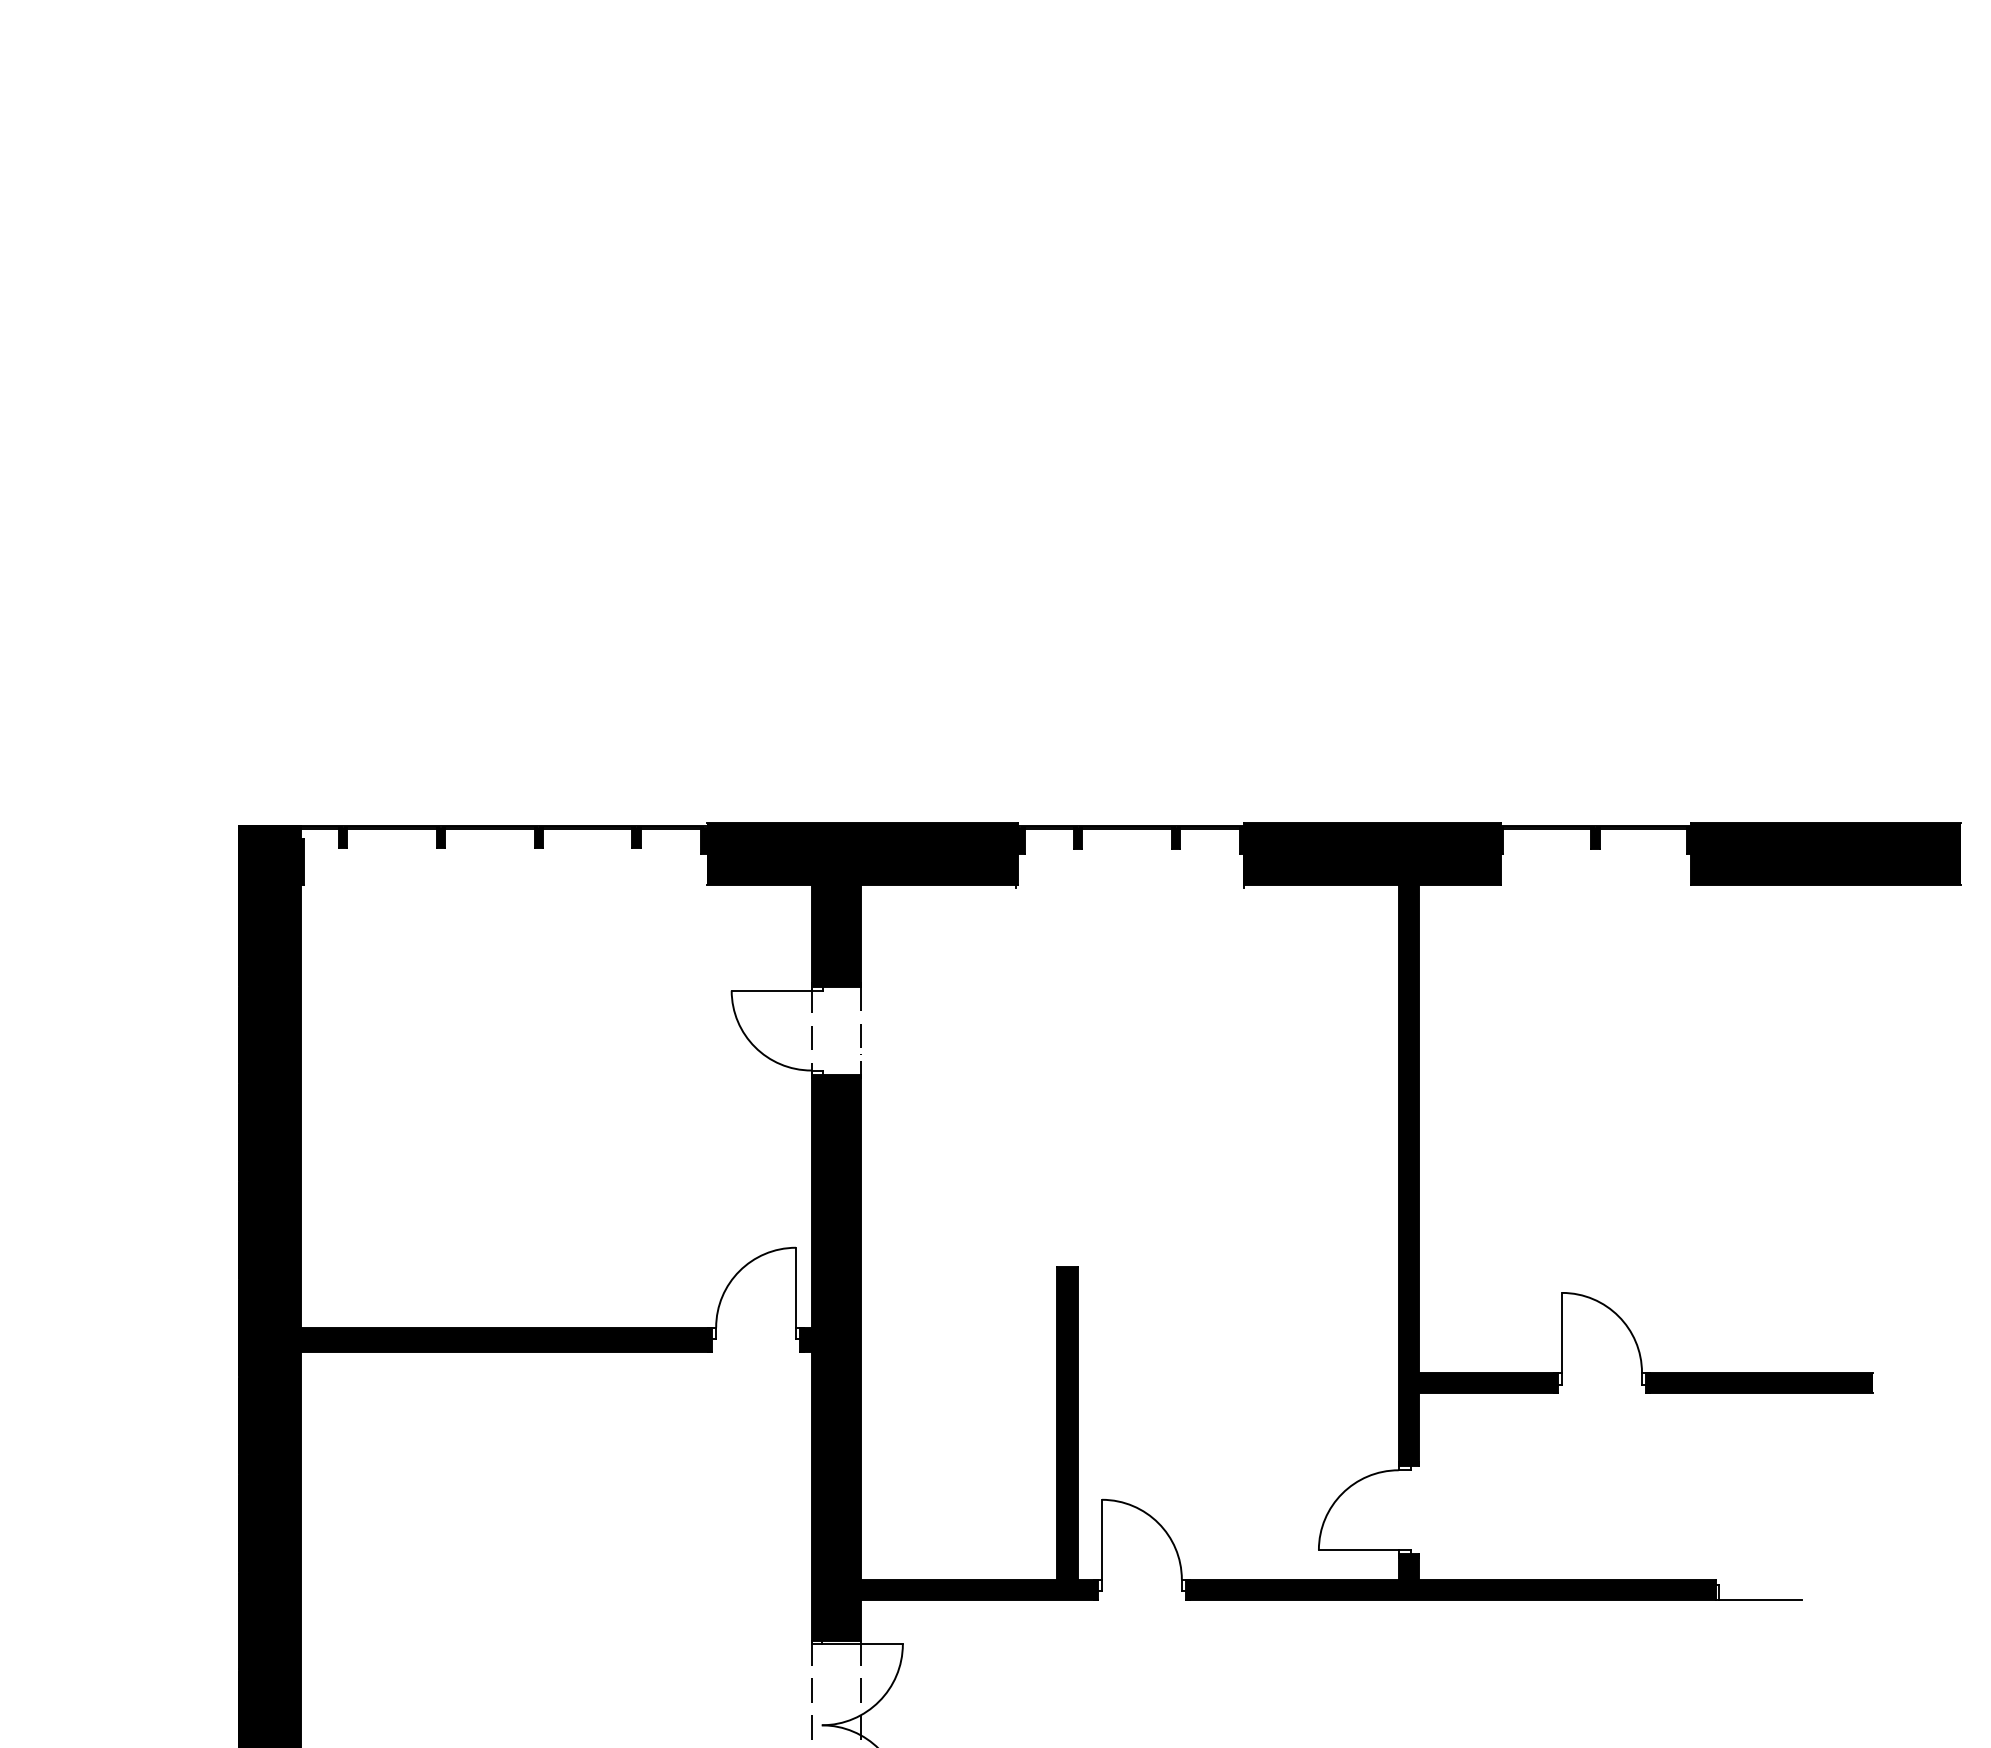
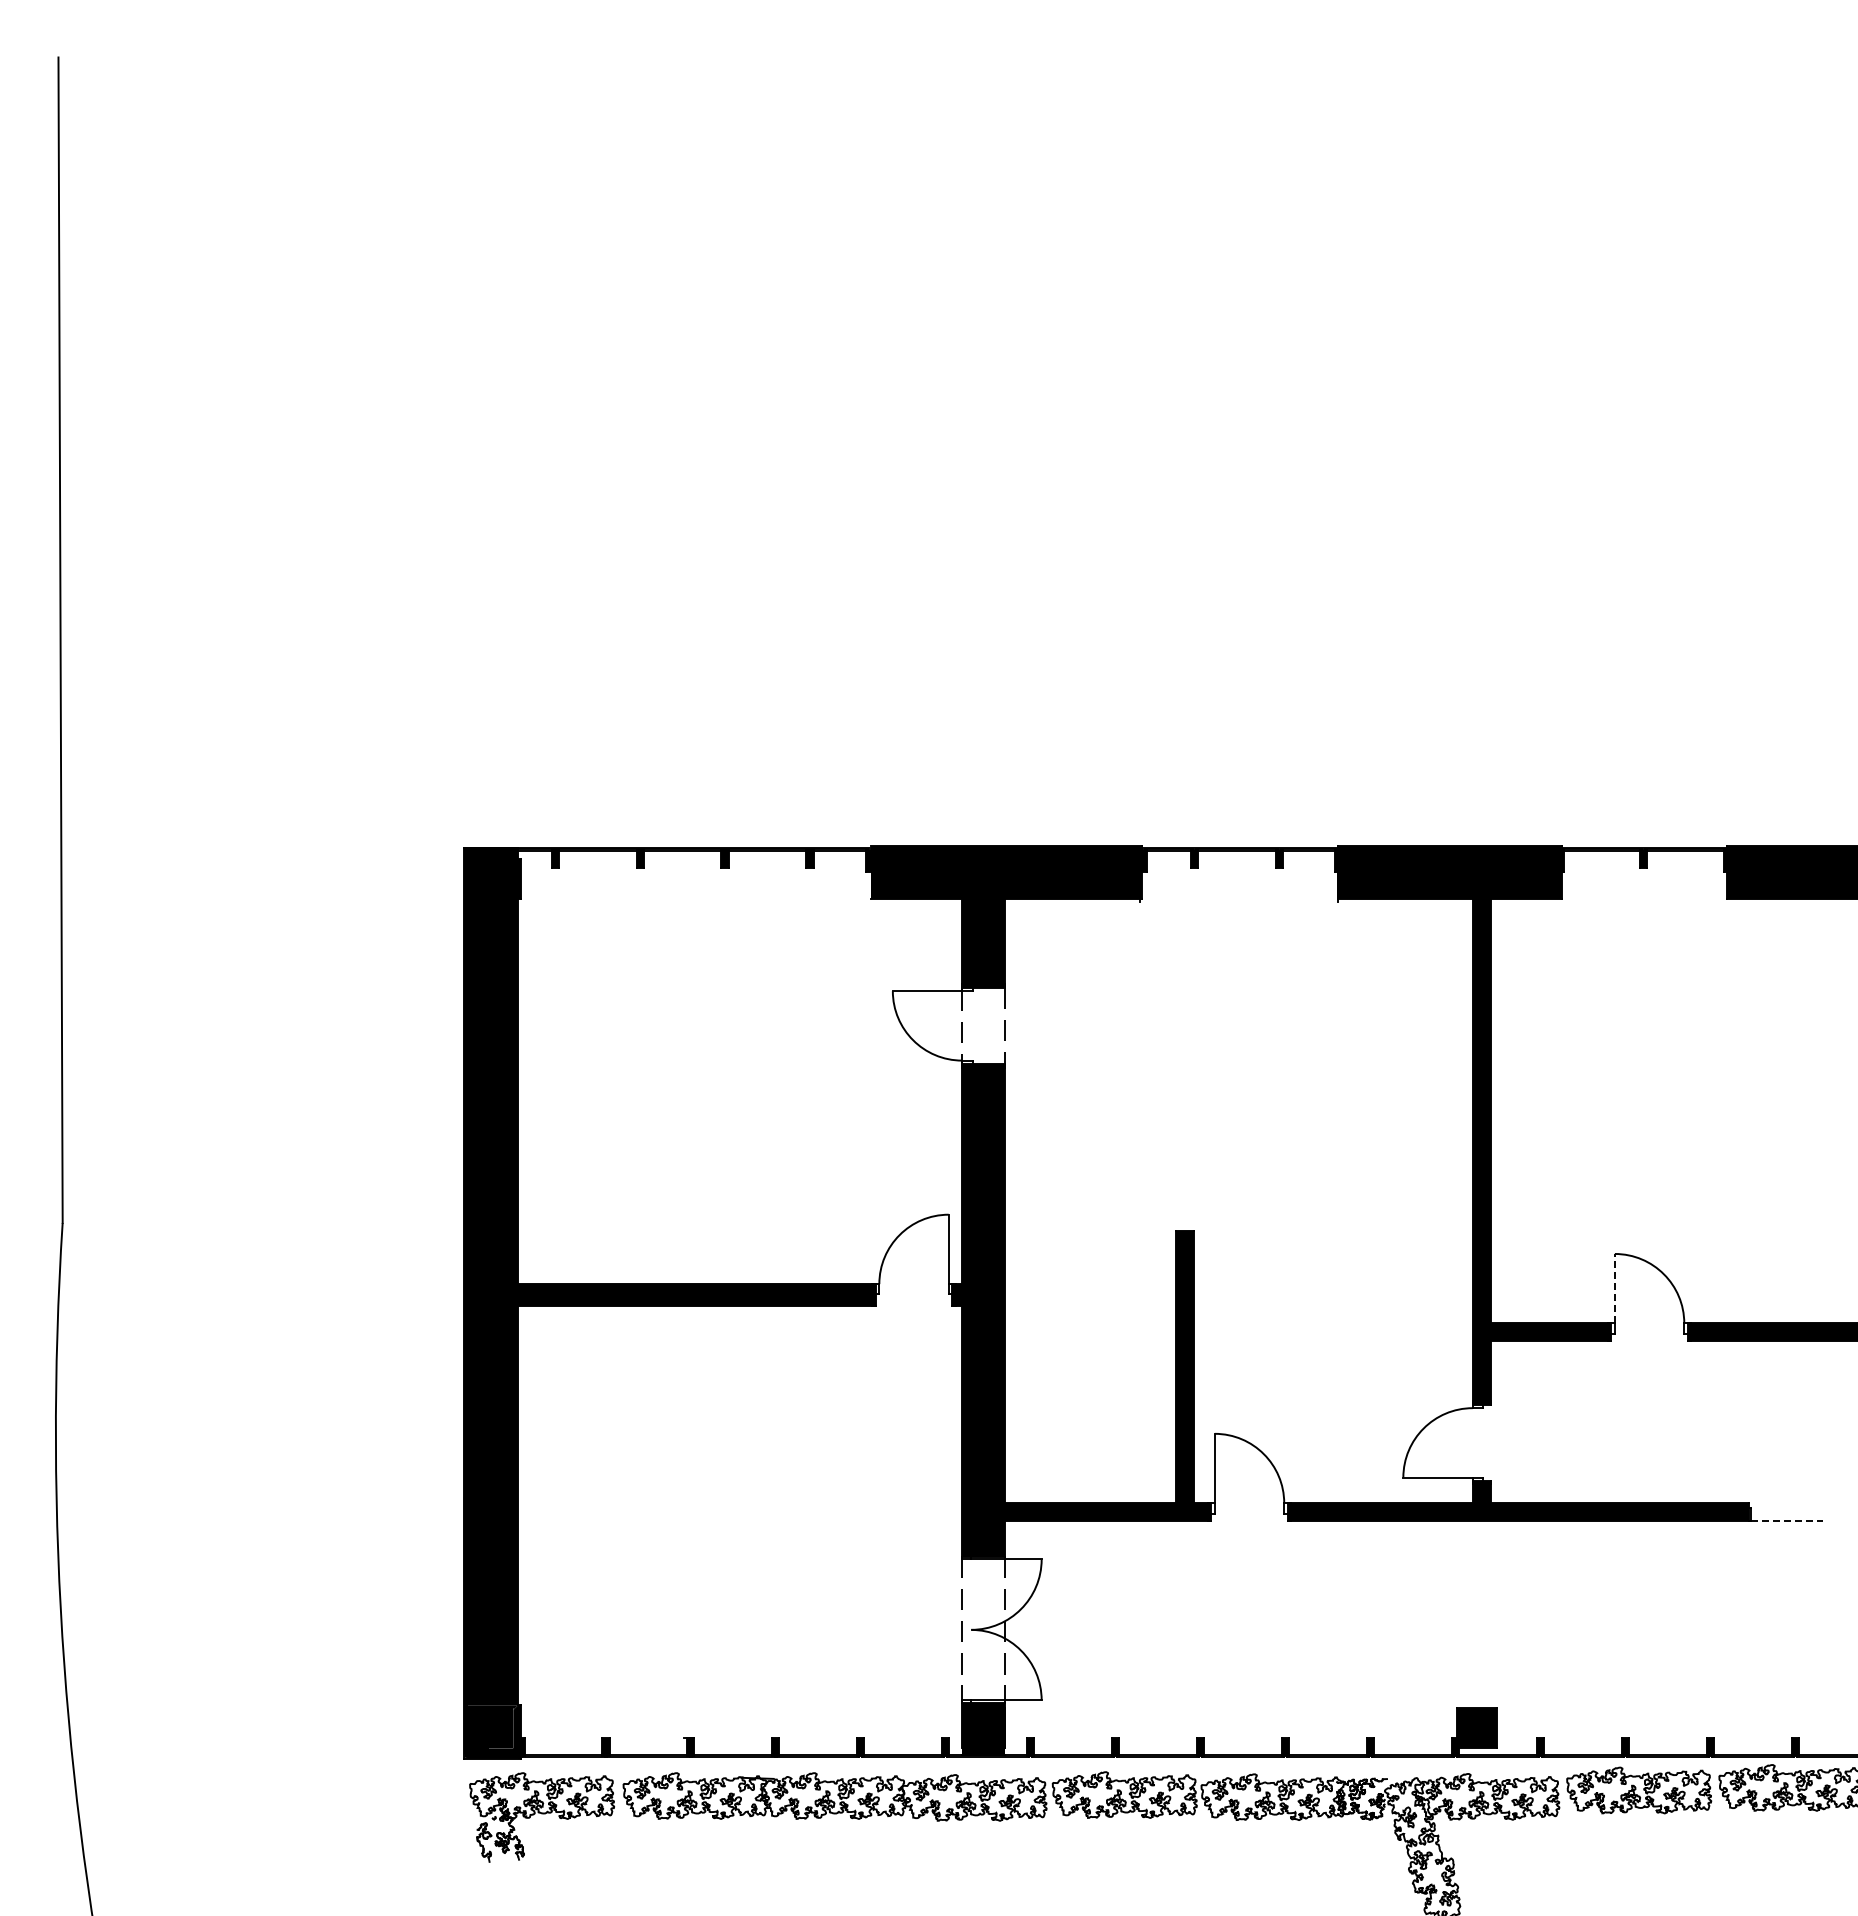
line: (1561, 1332) -> (1614, 1288), solid -> dashed
line: (1760, 1600) -> (1787, 1521), solid -> dashed

